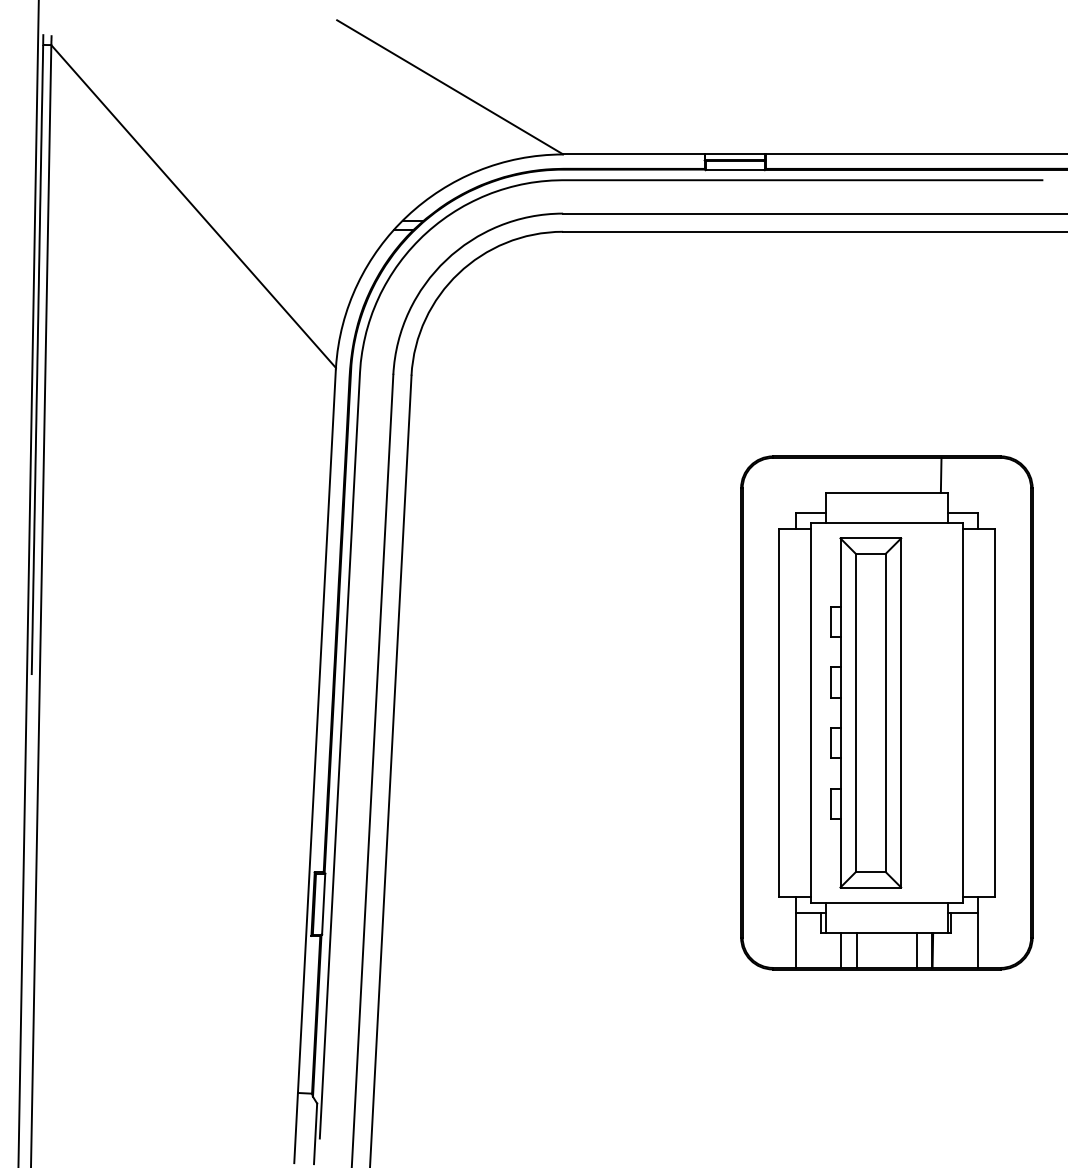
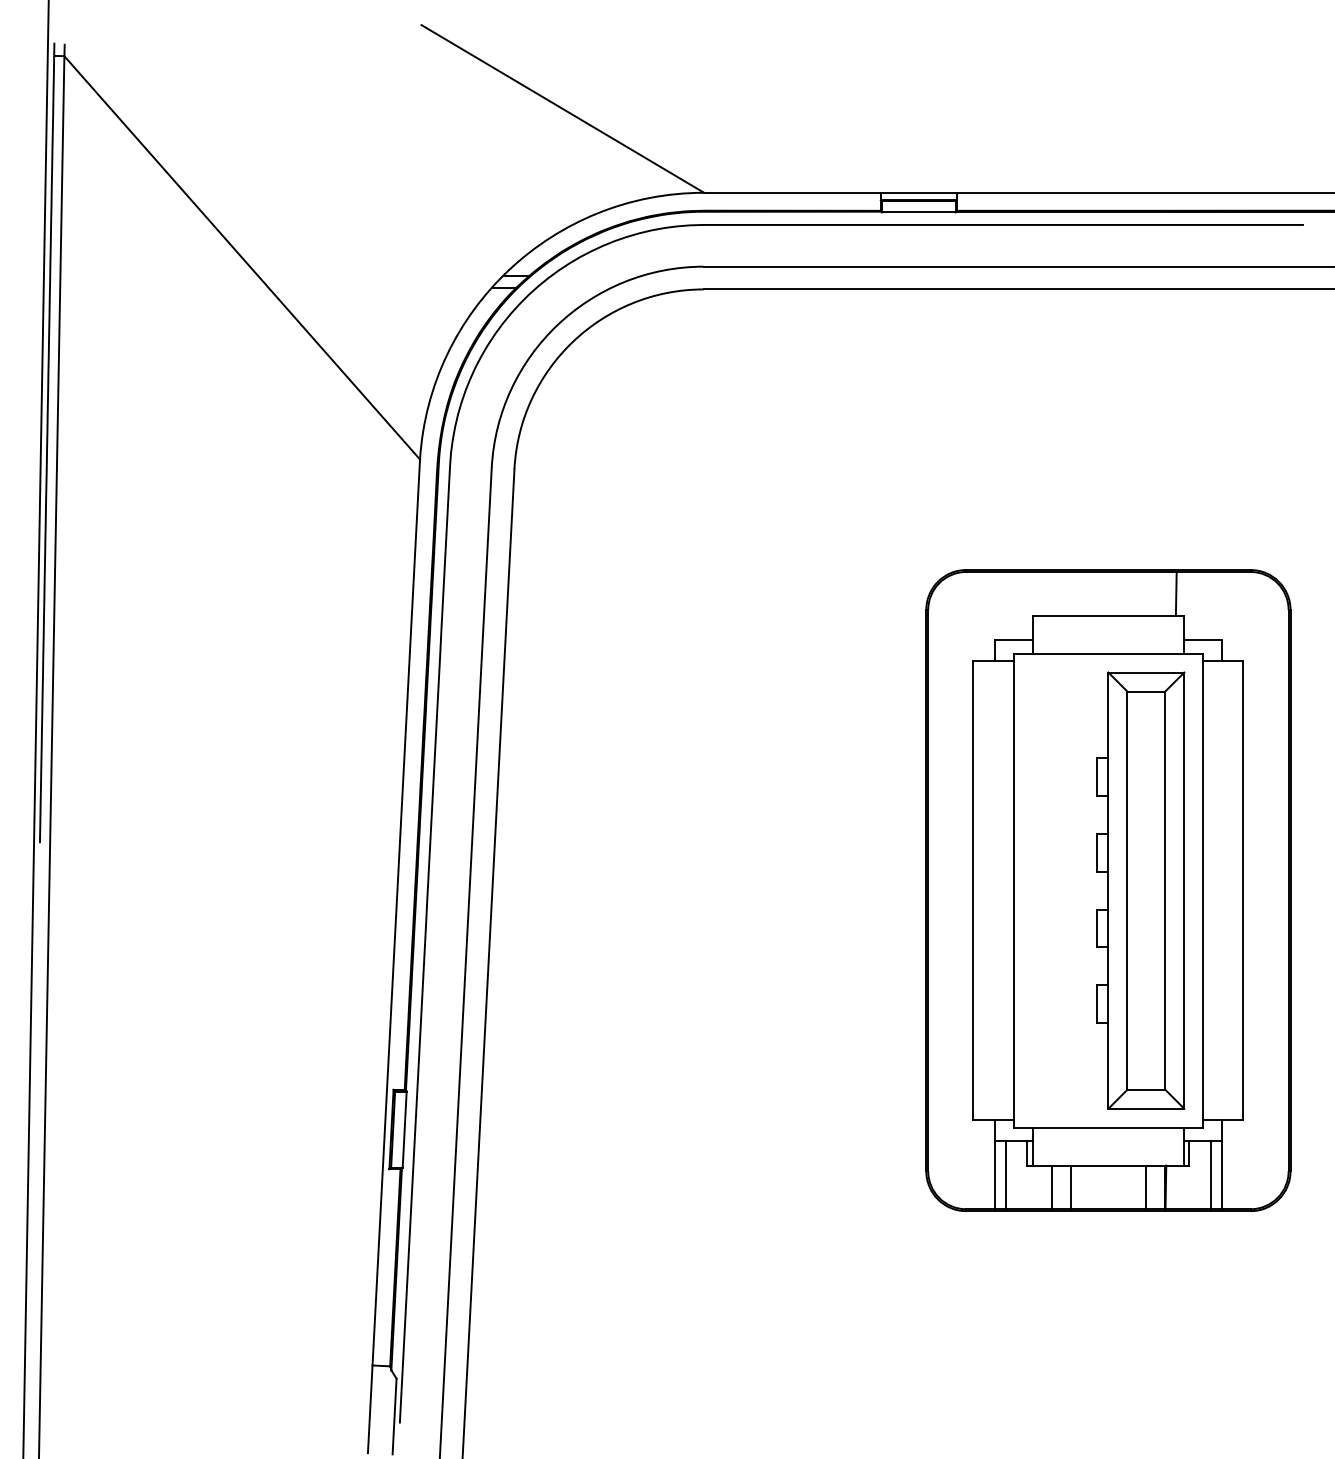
part: (866, 712) -> (1140, 890), moved
line: (805, 940) -> (1006, 1174), added
line: (968, 940) -> (1210, 1174), added

